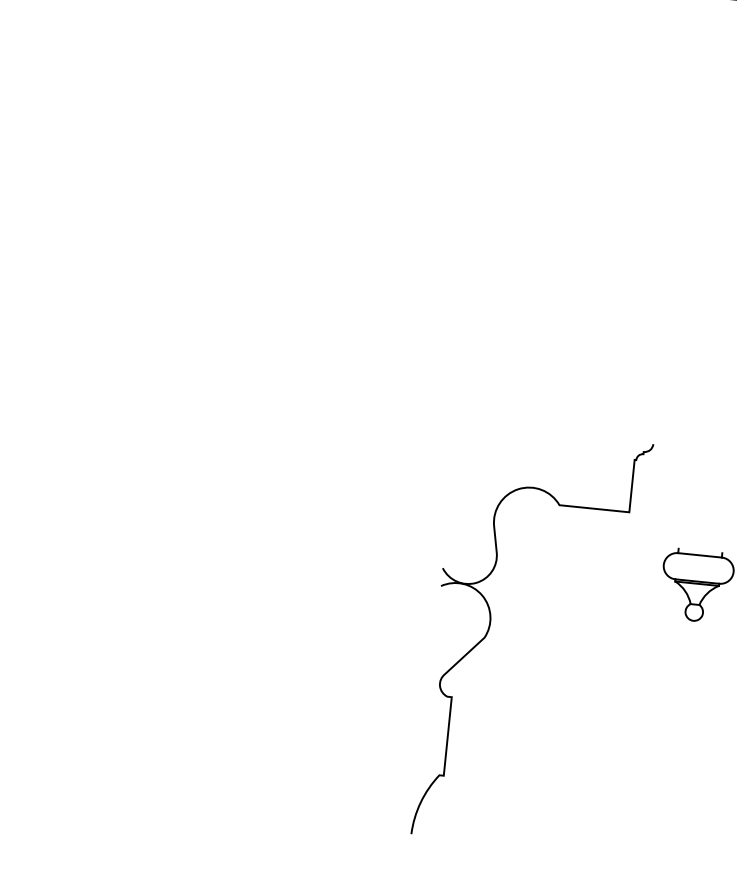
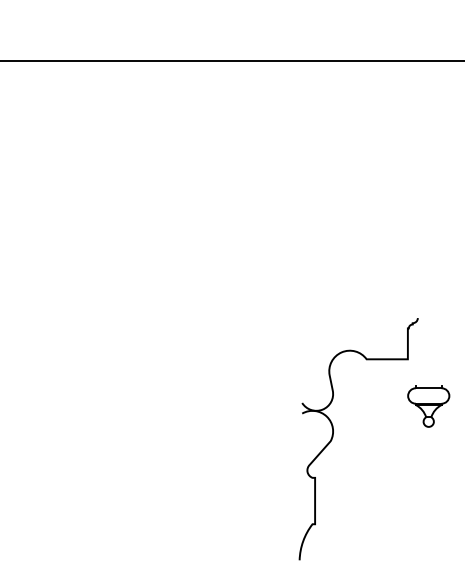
part: (489, 631) -> (333, 437), moved

